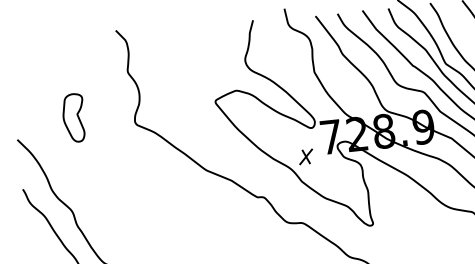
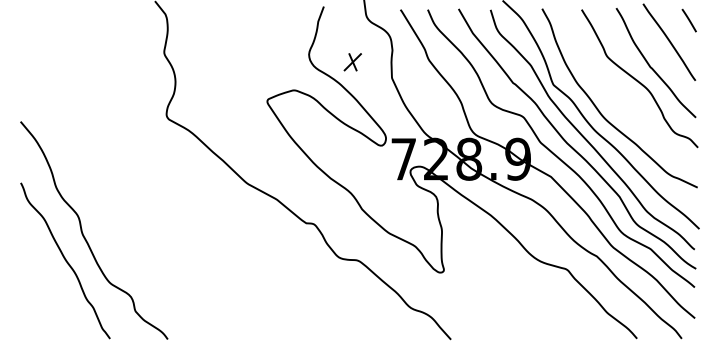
part: (73, 118) -> (92, 102), removed
part: (305, 157) -> (352, 62), moved

